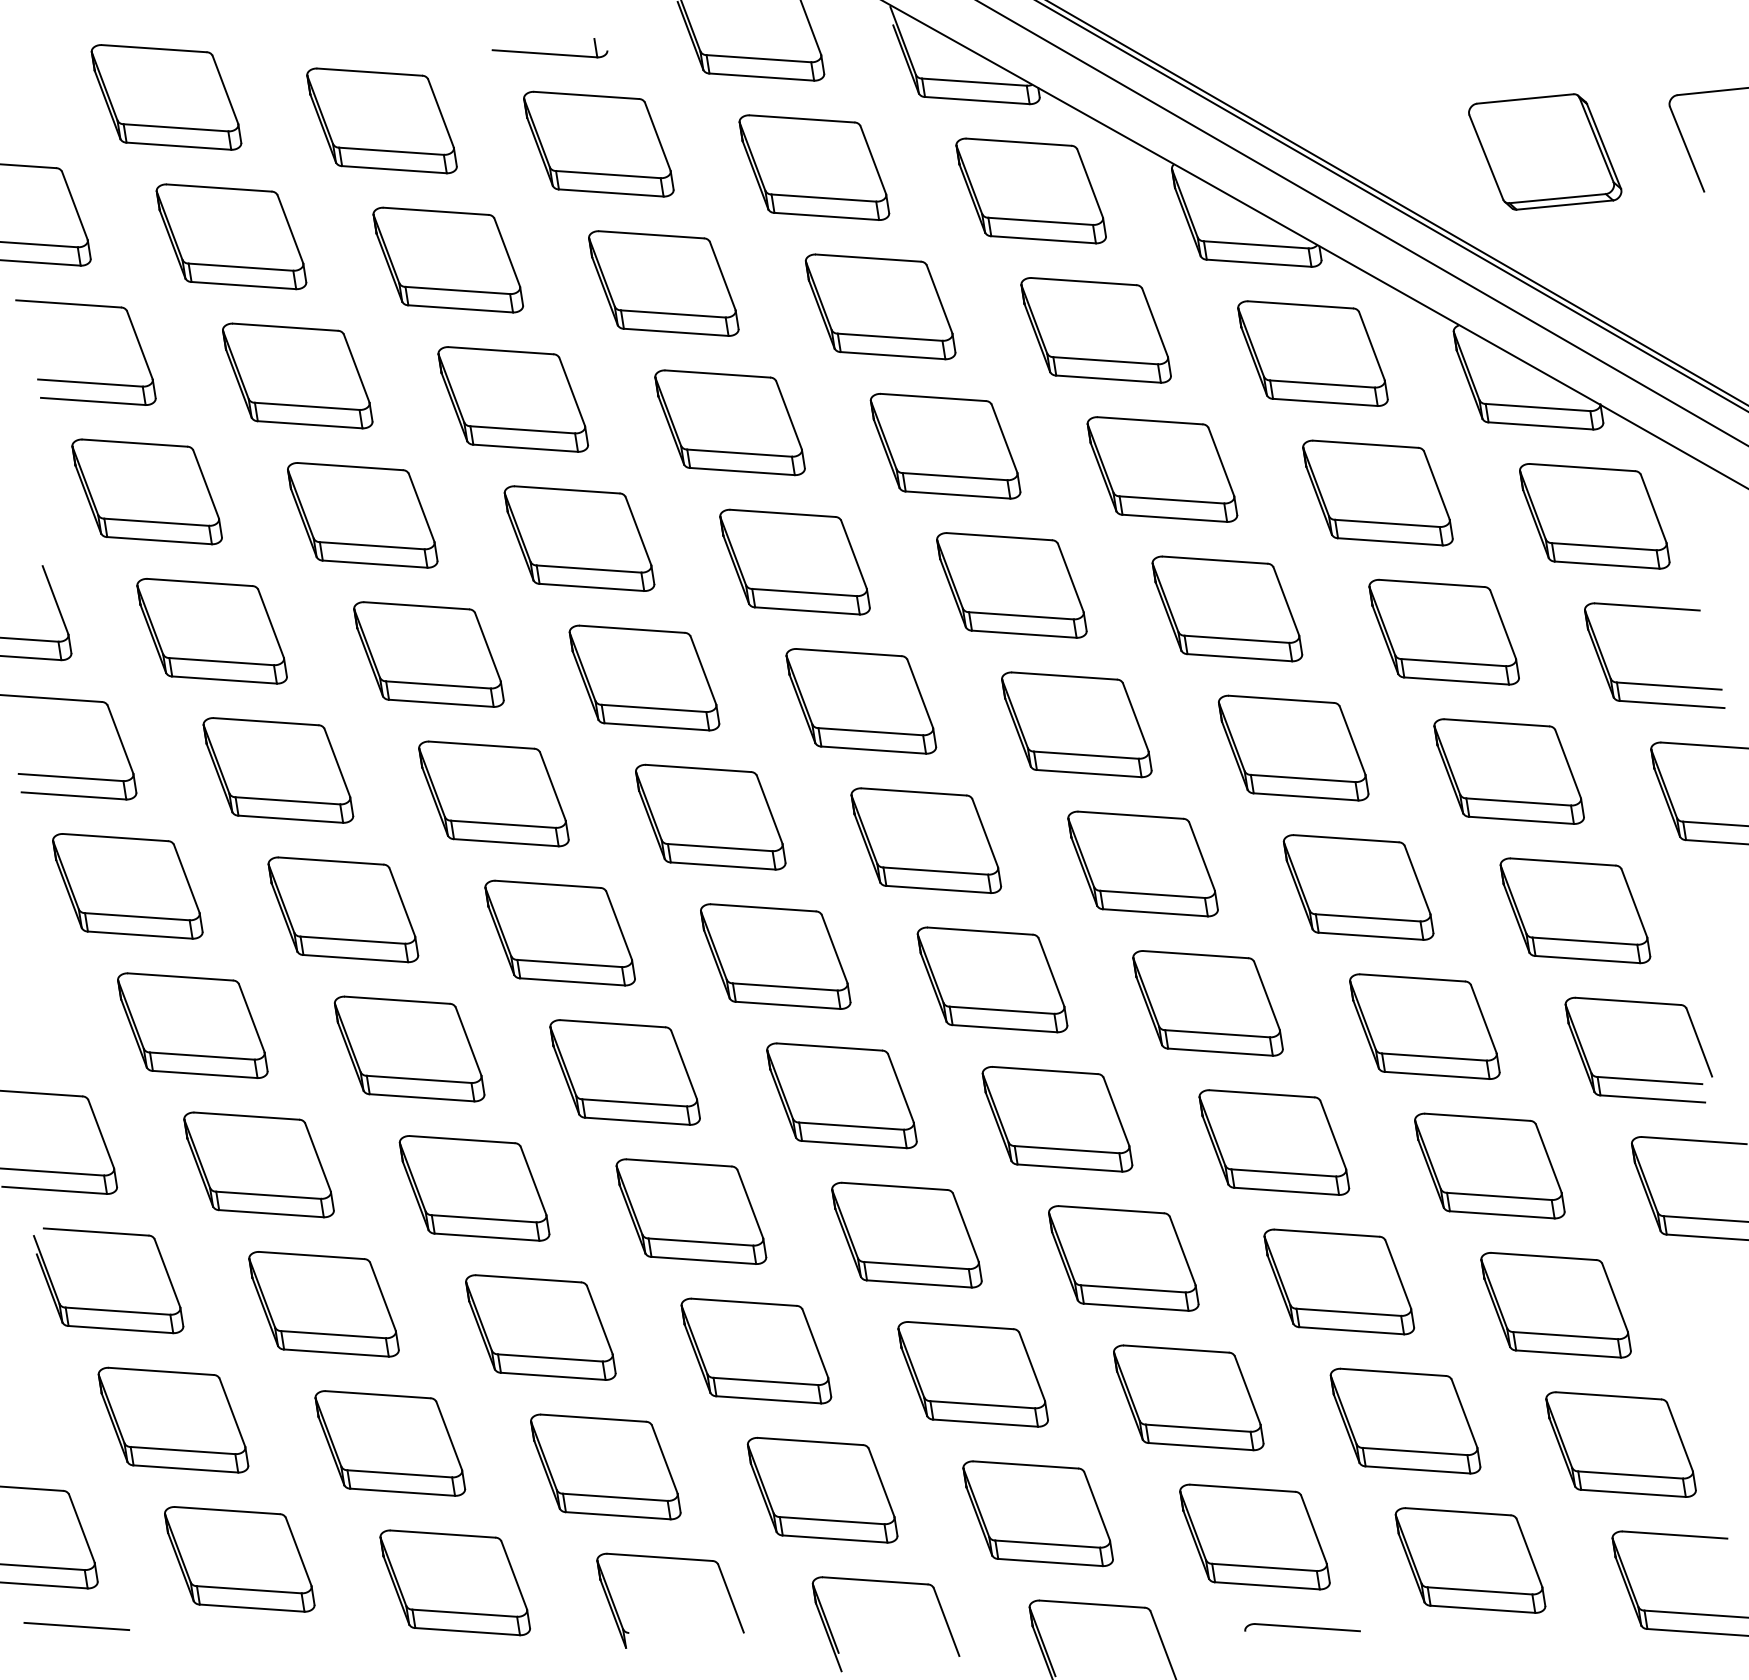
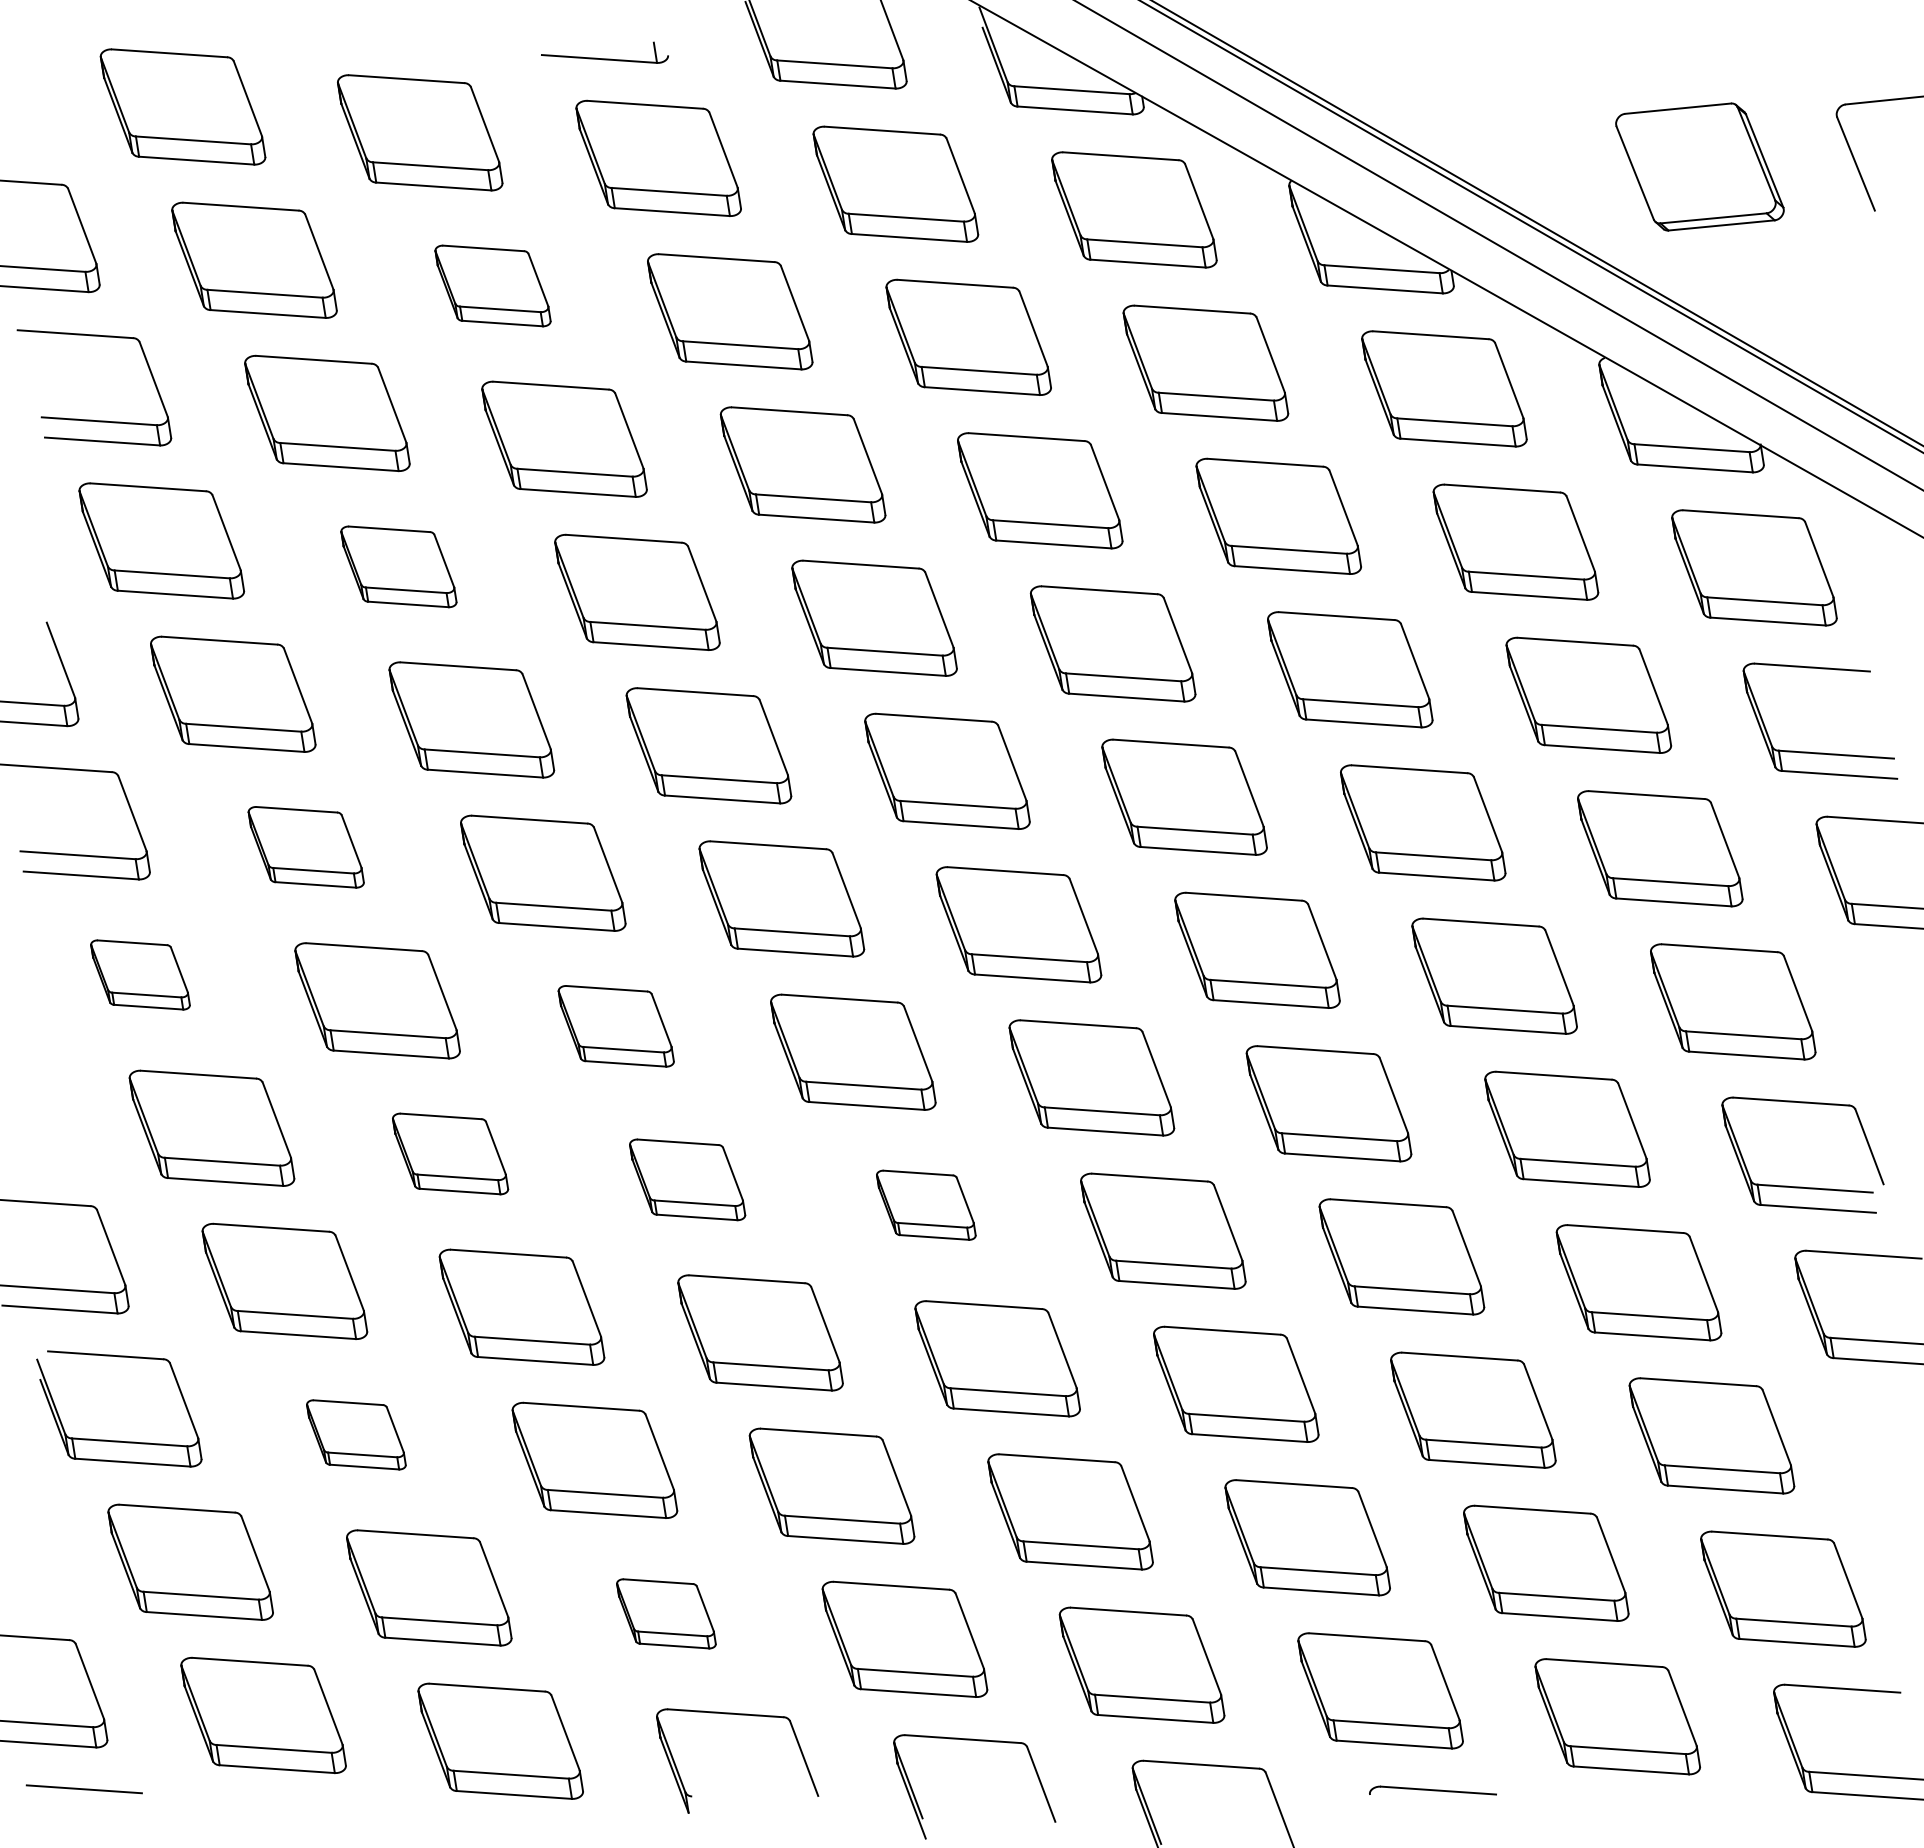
part: (447, 259) -> (492, 285), size x0.7
part: (362, 515) -> (398, 566), size x0.7
part: (278, 769) -> (306, 846), size x0.7
part: (127, 885) -> (140, 974), size x0.6
part: (560, 932) -> (616, 1025), size x0.7
part: (409, 1048) -> (450, 1153), size x0.7
part: (625, 1072) -> (687, 1179), size x0.7
part: (842, 1094) -> (926, 1204), size x0.6
part: (324, 1303) -> (356, 1434), size x0.6
part: (605, 1466) -> (666, 1613), size x0.6

